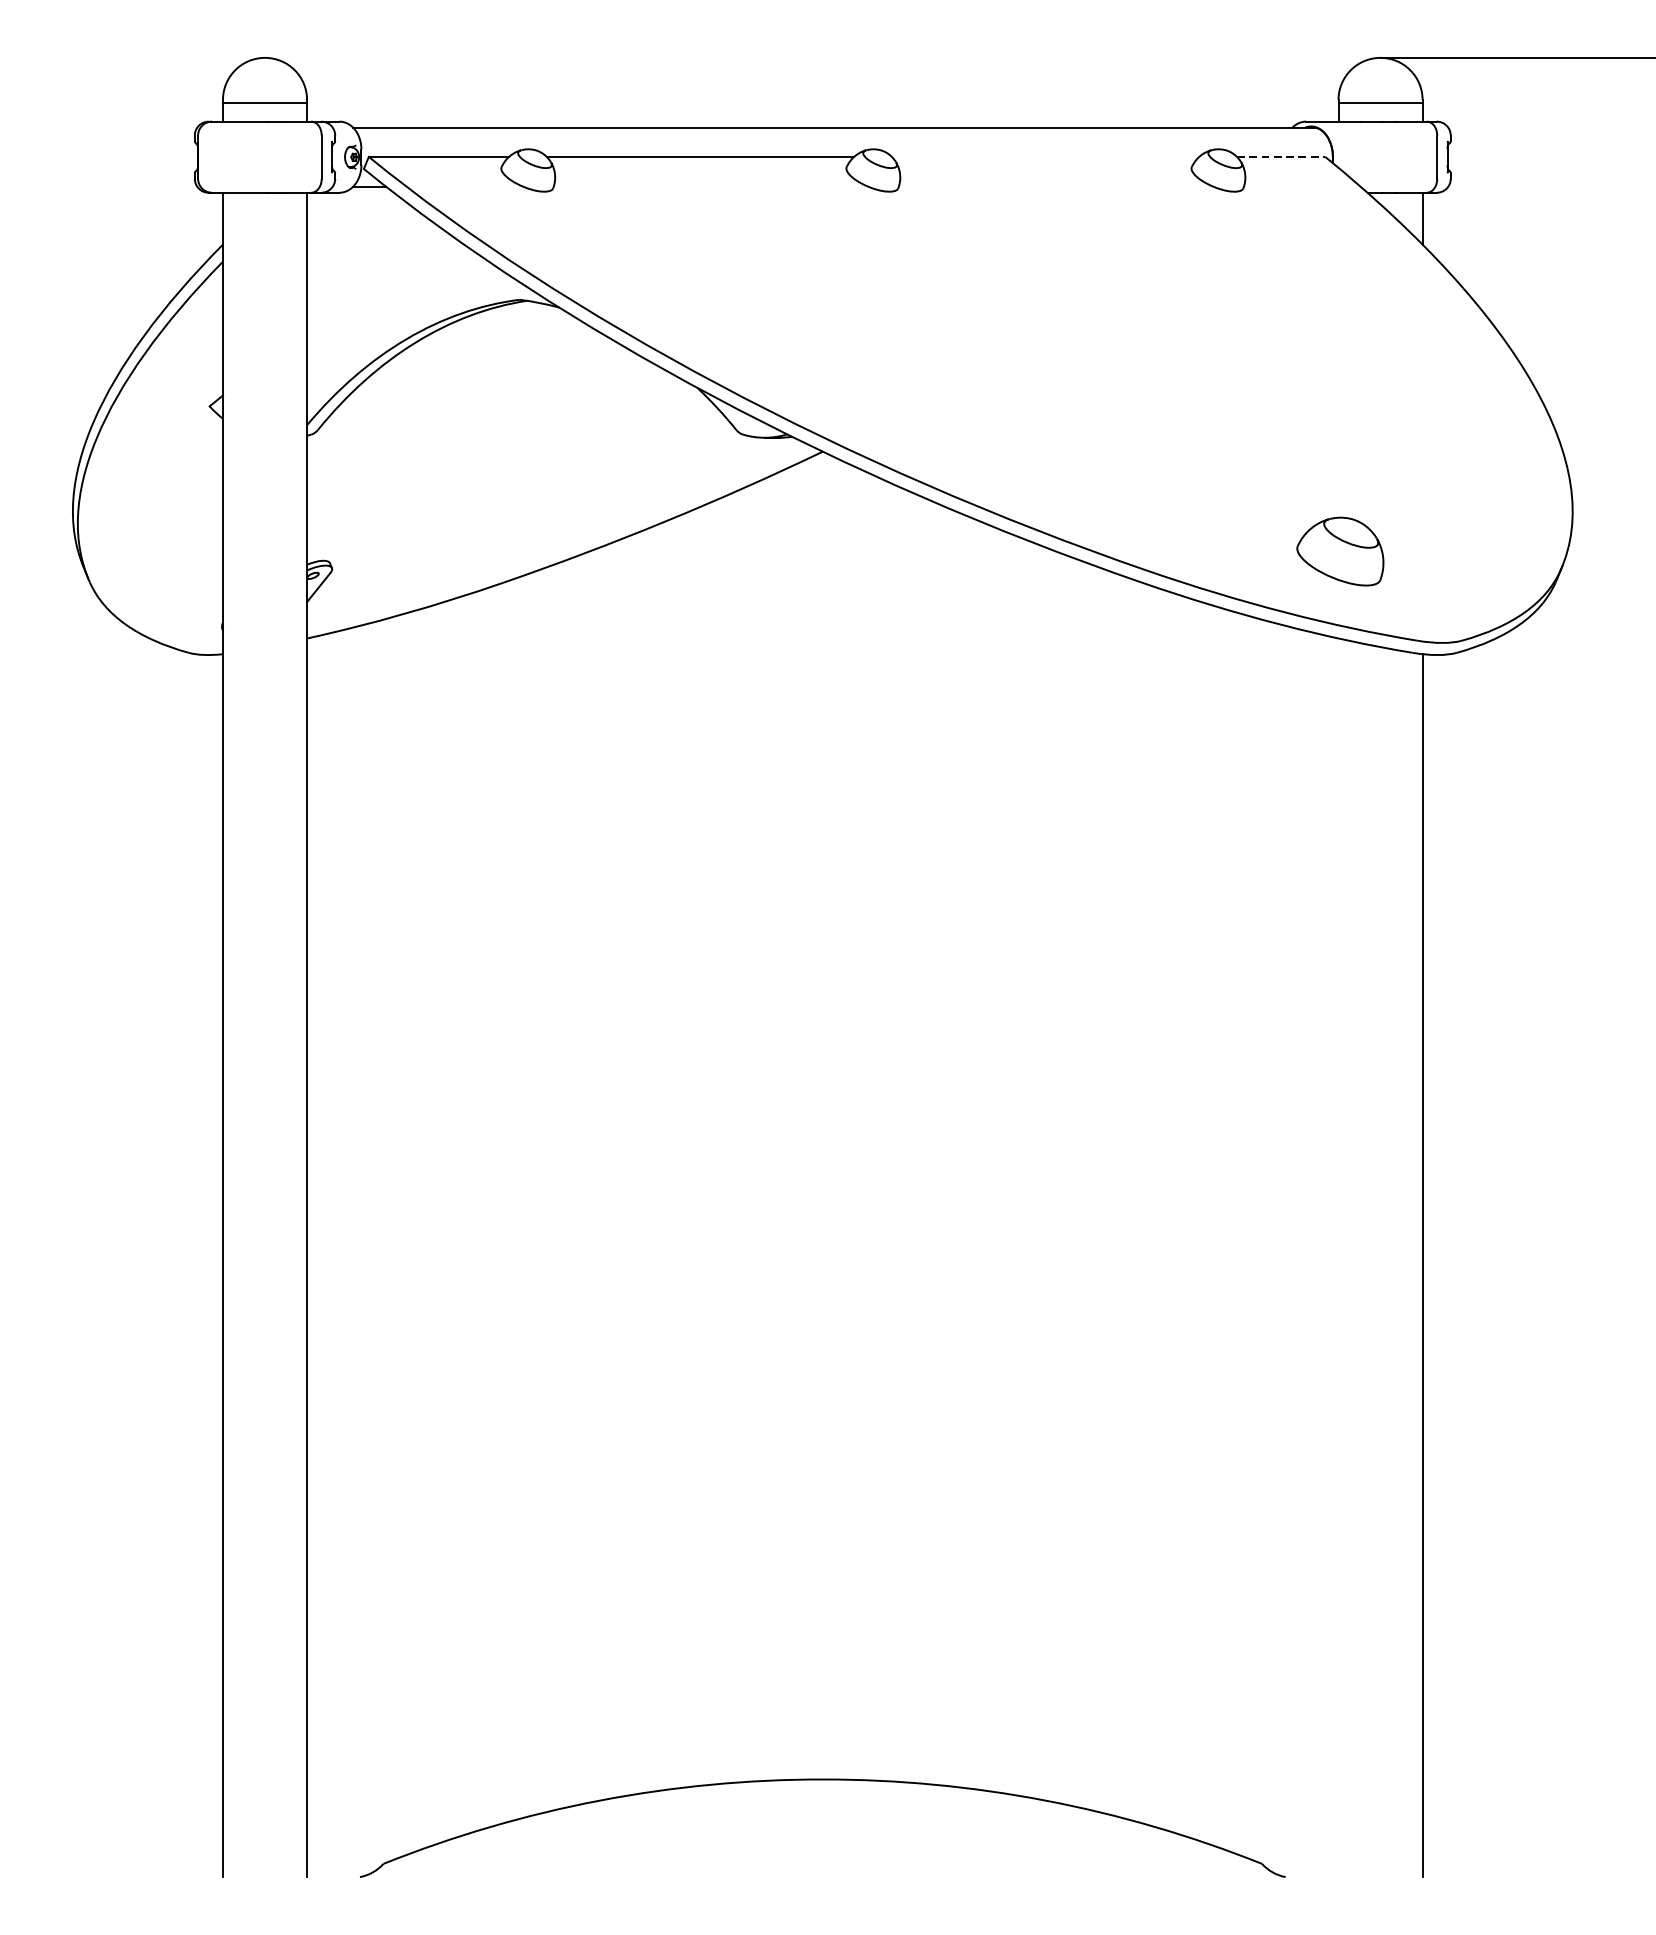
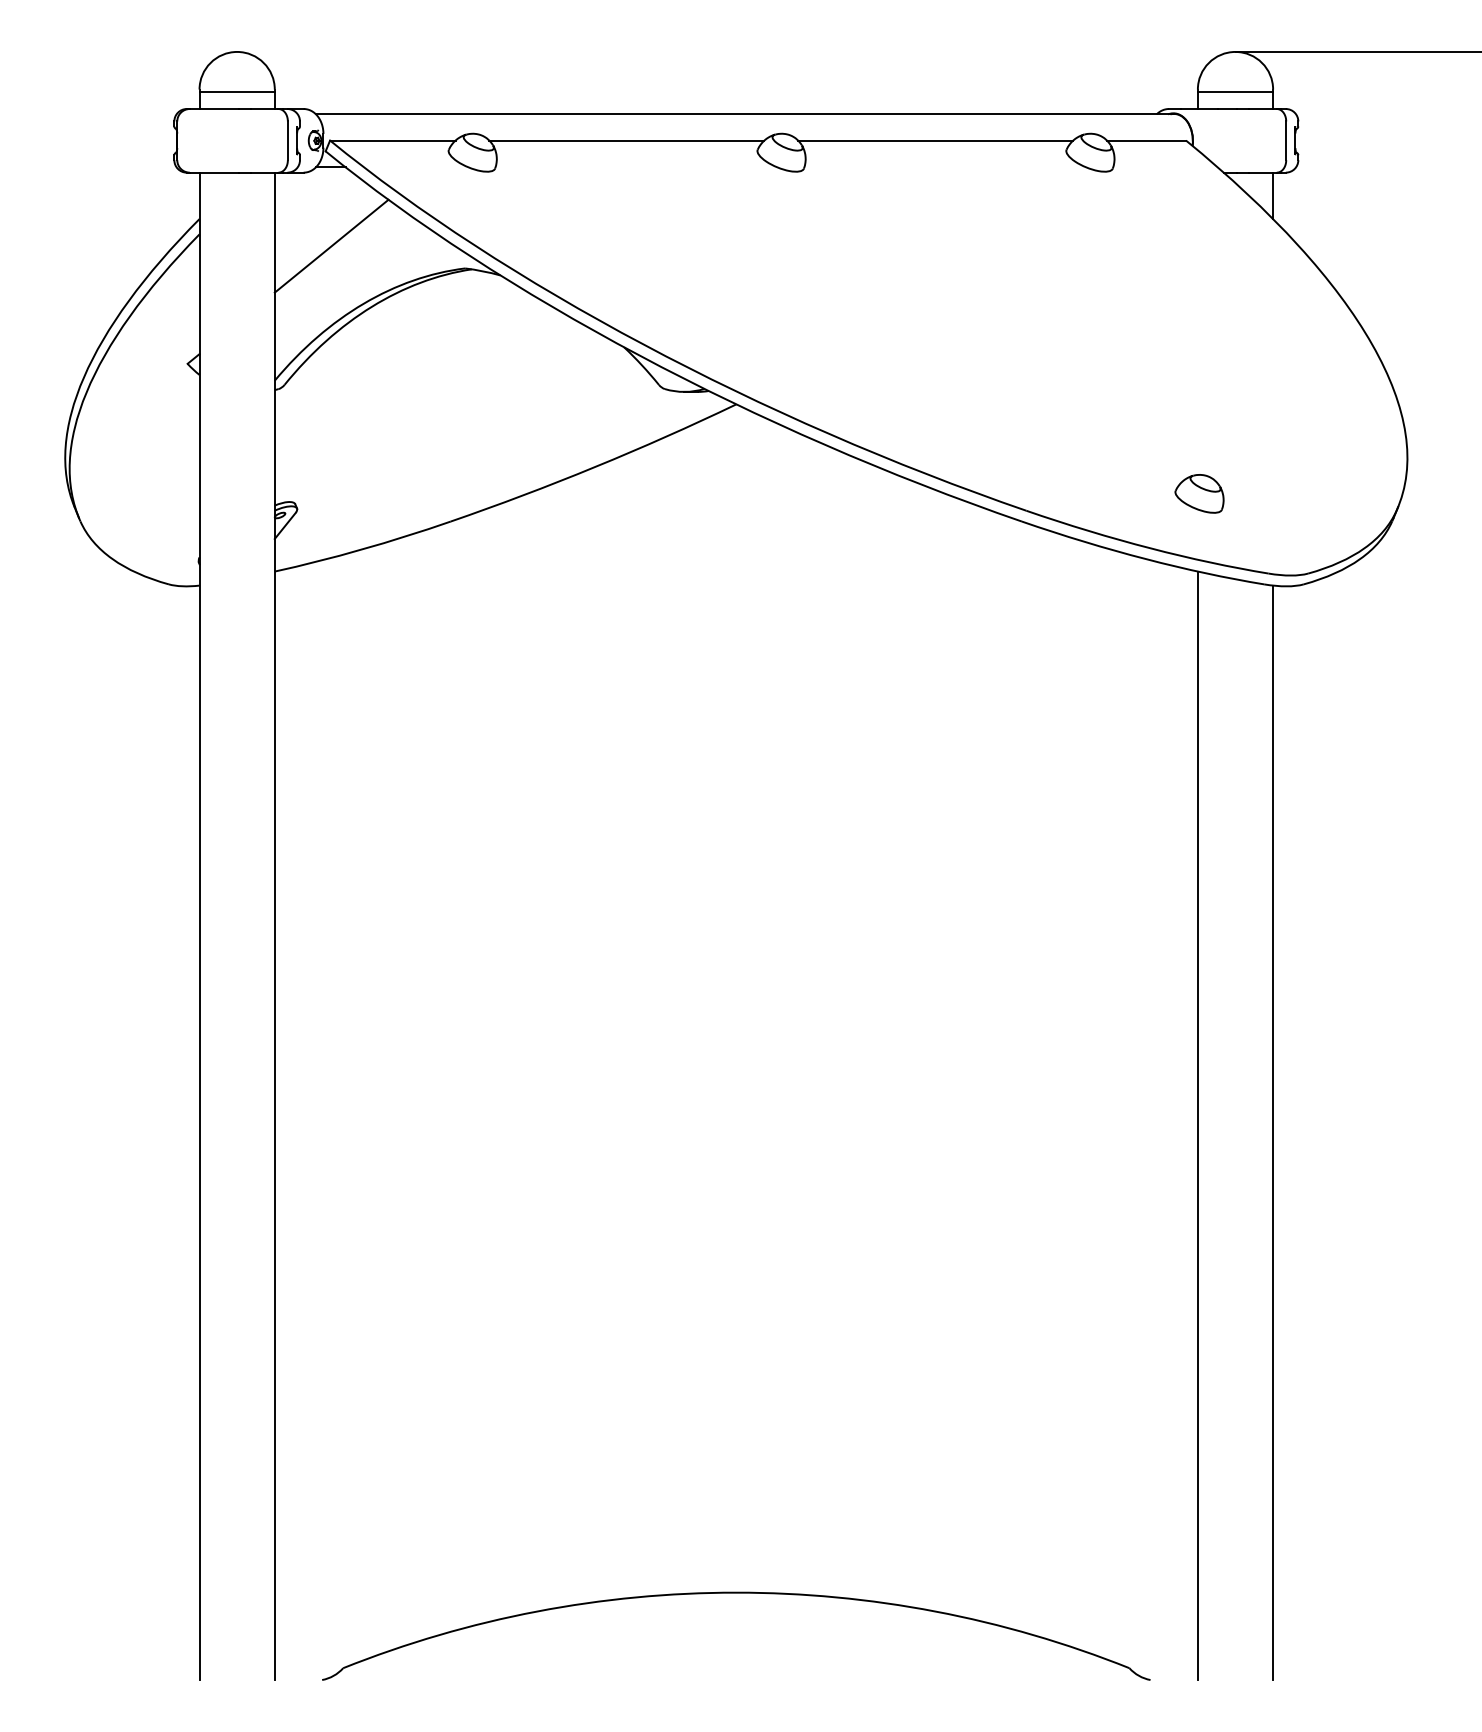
line: (1045, 156) -> (935, 140), added
line: (1281, 156) -> (1146, 140), dashed -> solid
line: (370, 274) -> (331, 245), added
part: (1340, 551) -> (1199, 493), size x0.62
line: (1338, 1257) -> (1197, 1125), added

